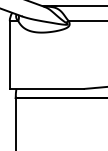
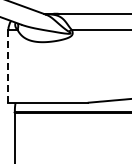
line: (9, 55) -> (8, 66), solid -> dashed

